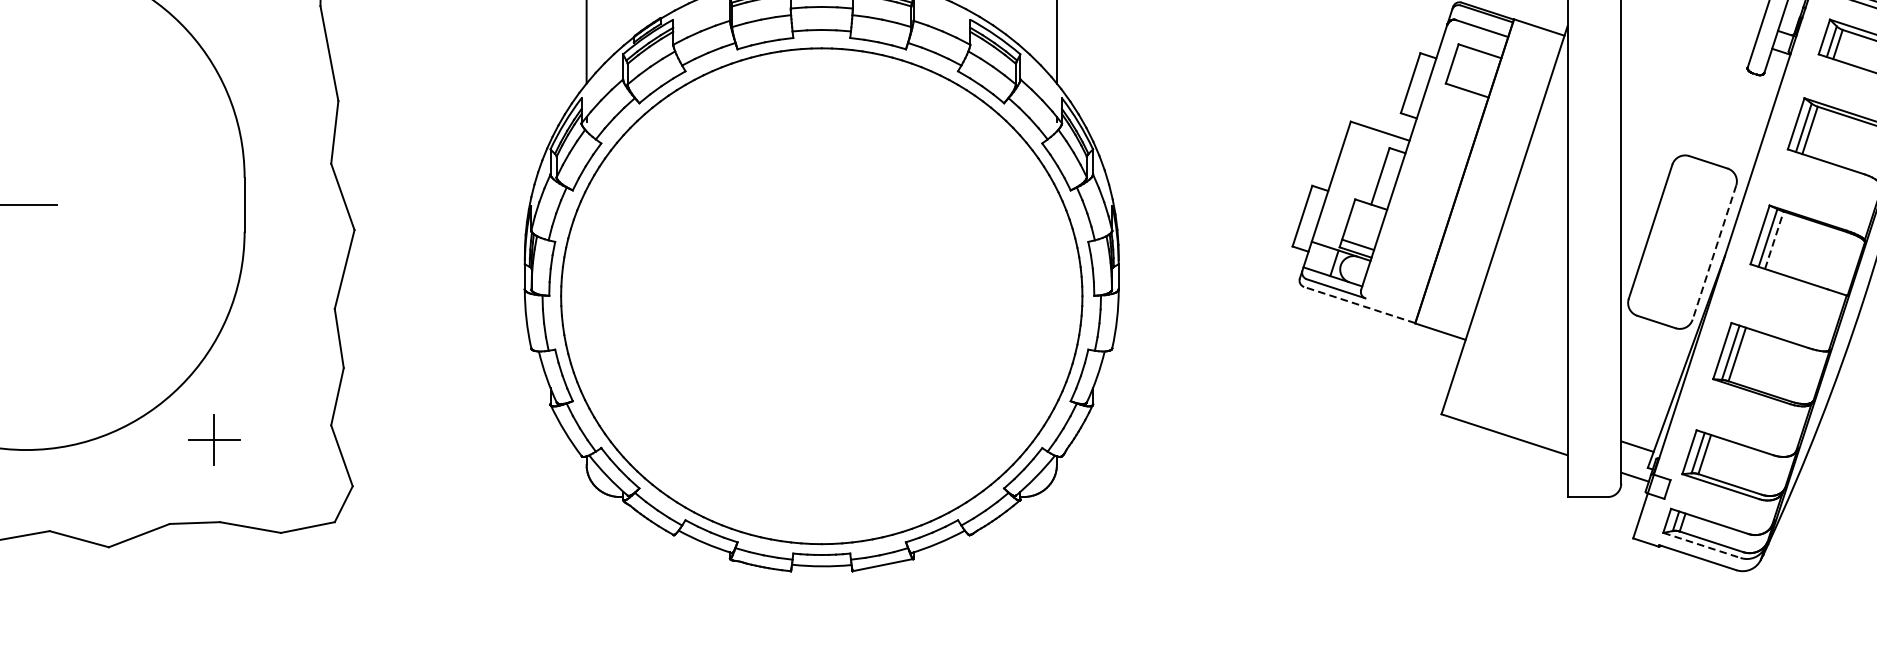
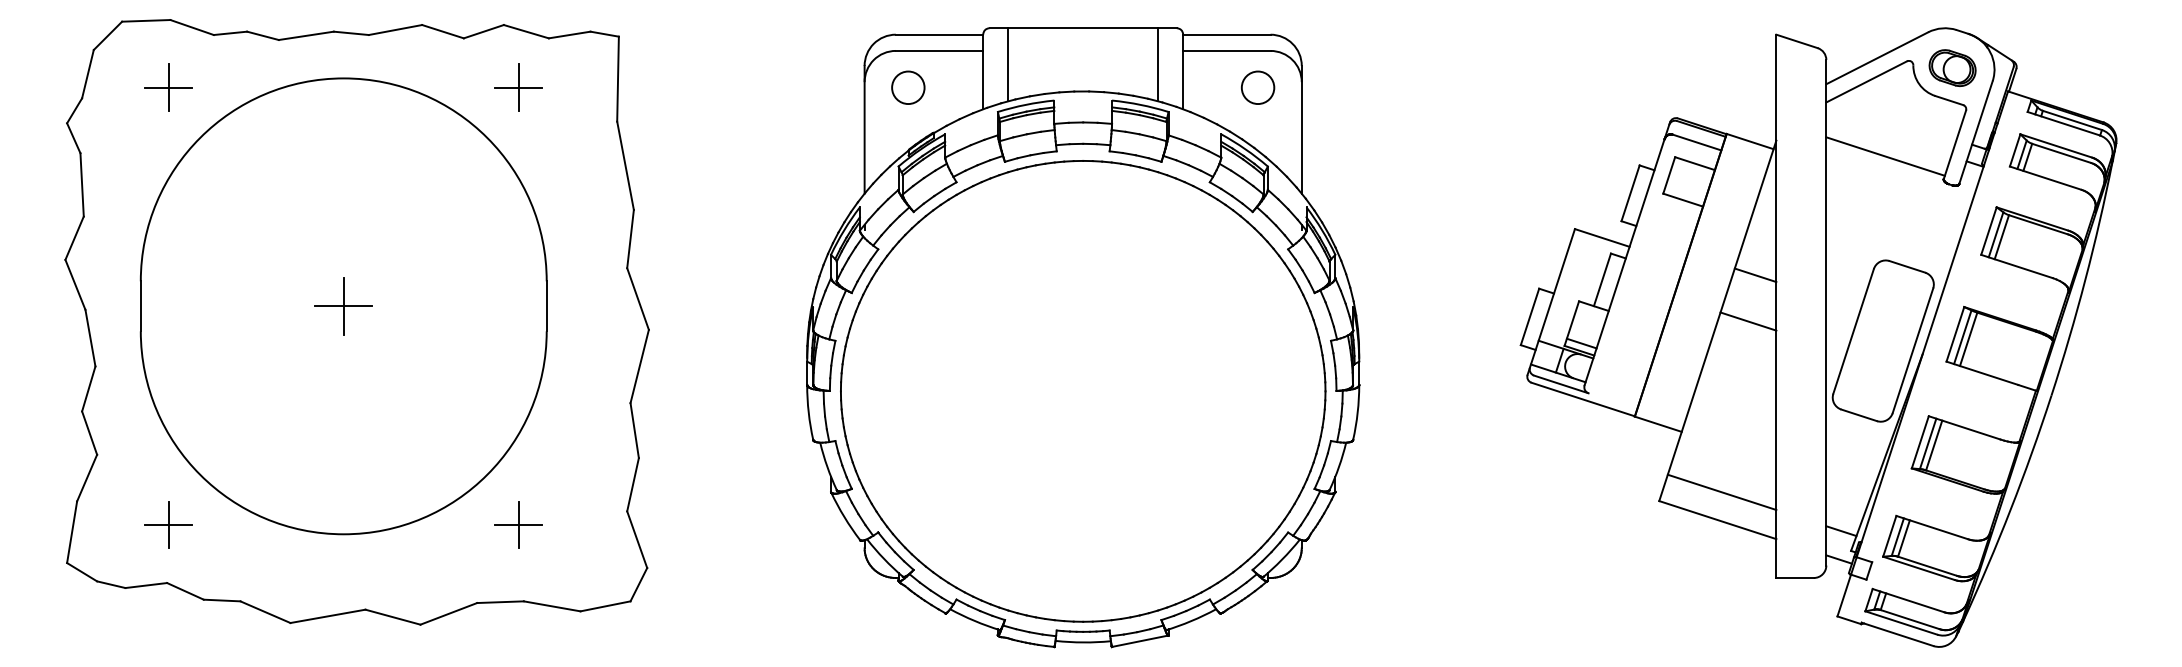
line: (1684, 43) -> (1885, 156), added
line: (1545, 171) -> (1755, 275), added
line: (26, 203) -> (343, 305), added
line: (1537, 221) -> (1748, 321), added
line: (1774, 239) -> (1968, 338), dashed -> solid
line: (1713, 252) -> (1912, 350), dashed -> solid
line: (1358, 305) -> (1582, 399), dashed -> solid
line: (1508, 405) -> (1721, 492), added
line: (1702, 544) -> (1901, 622), dashed -> solid

